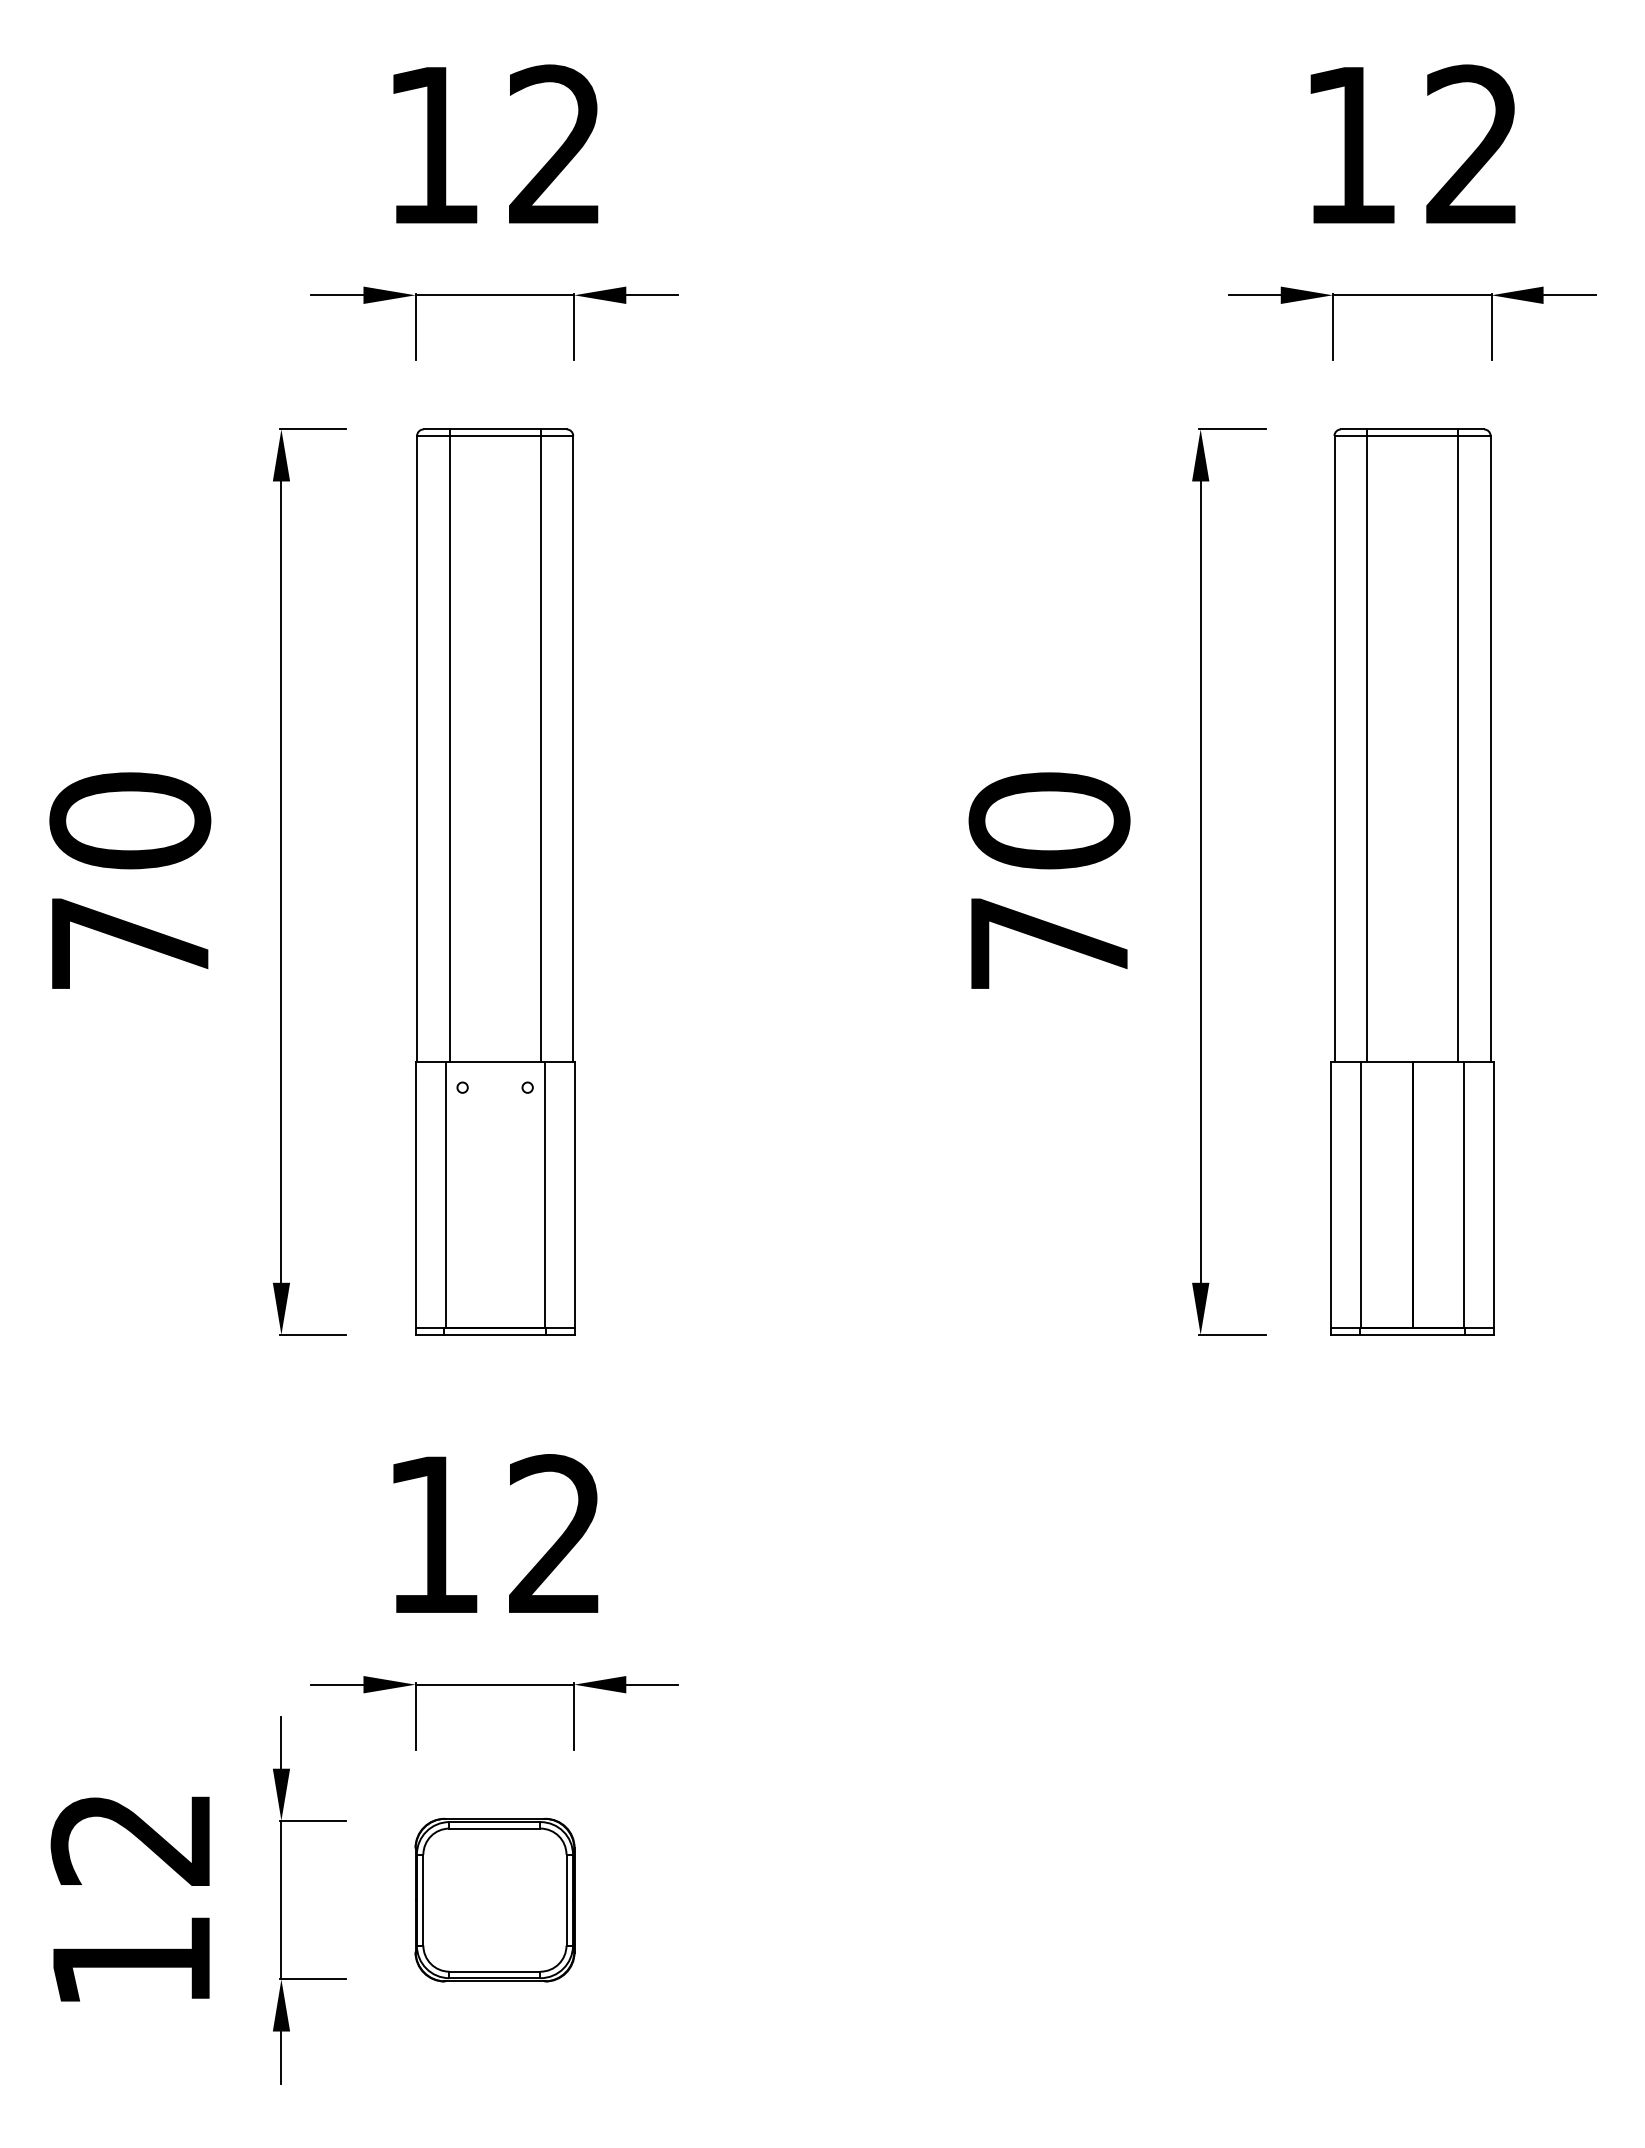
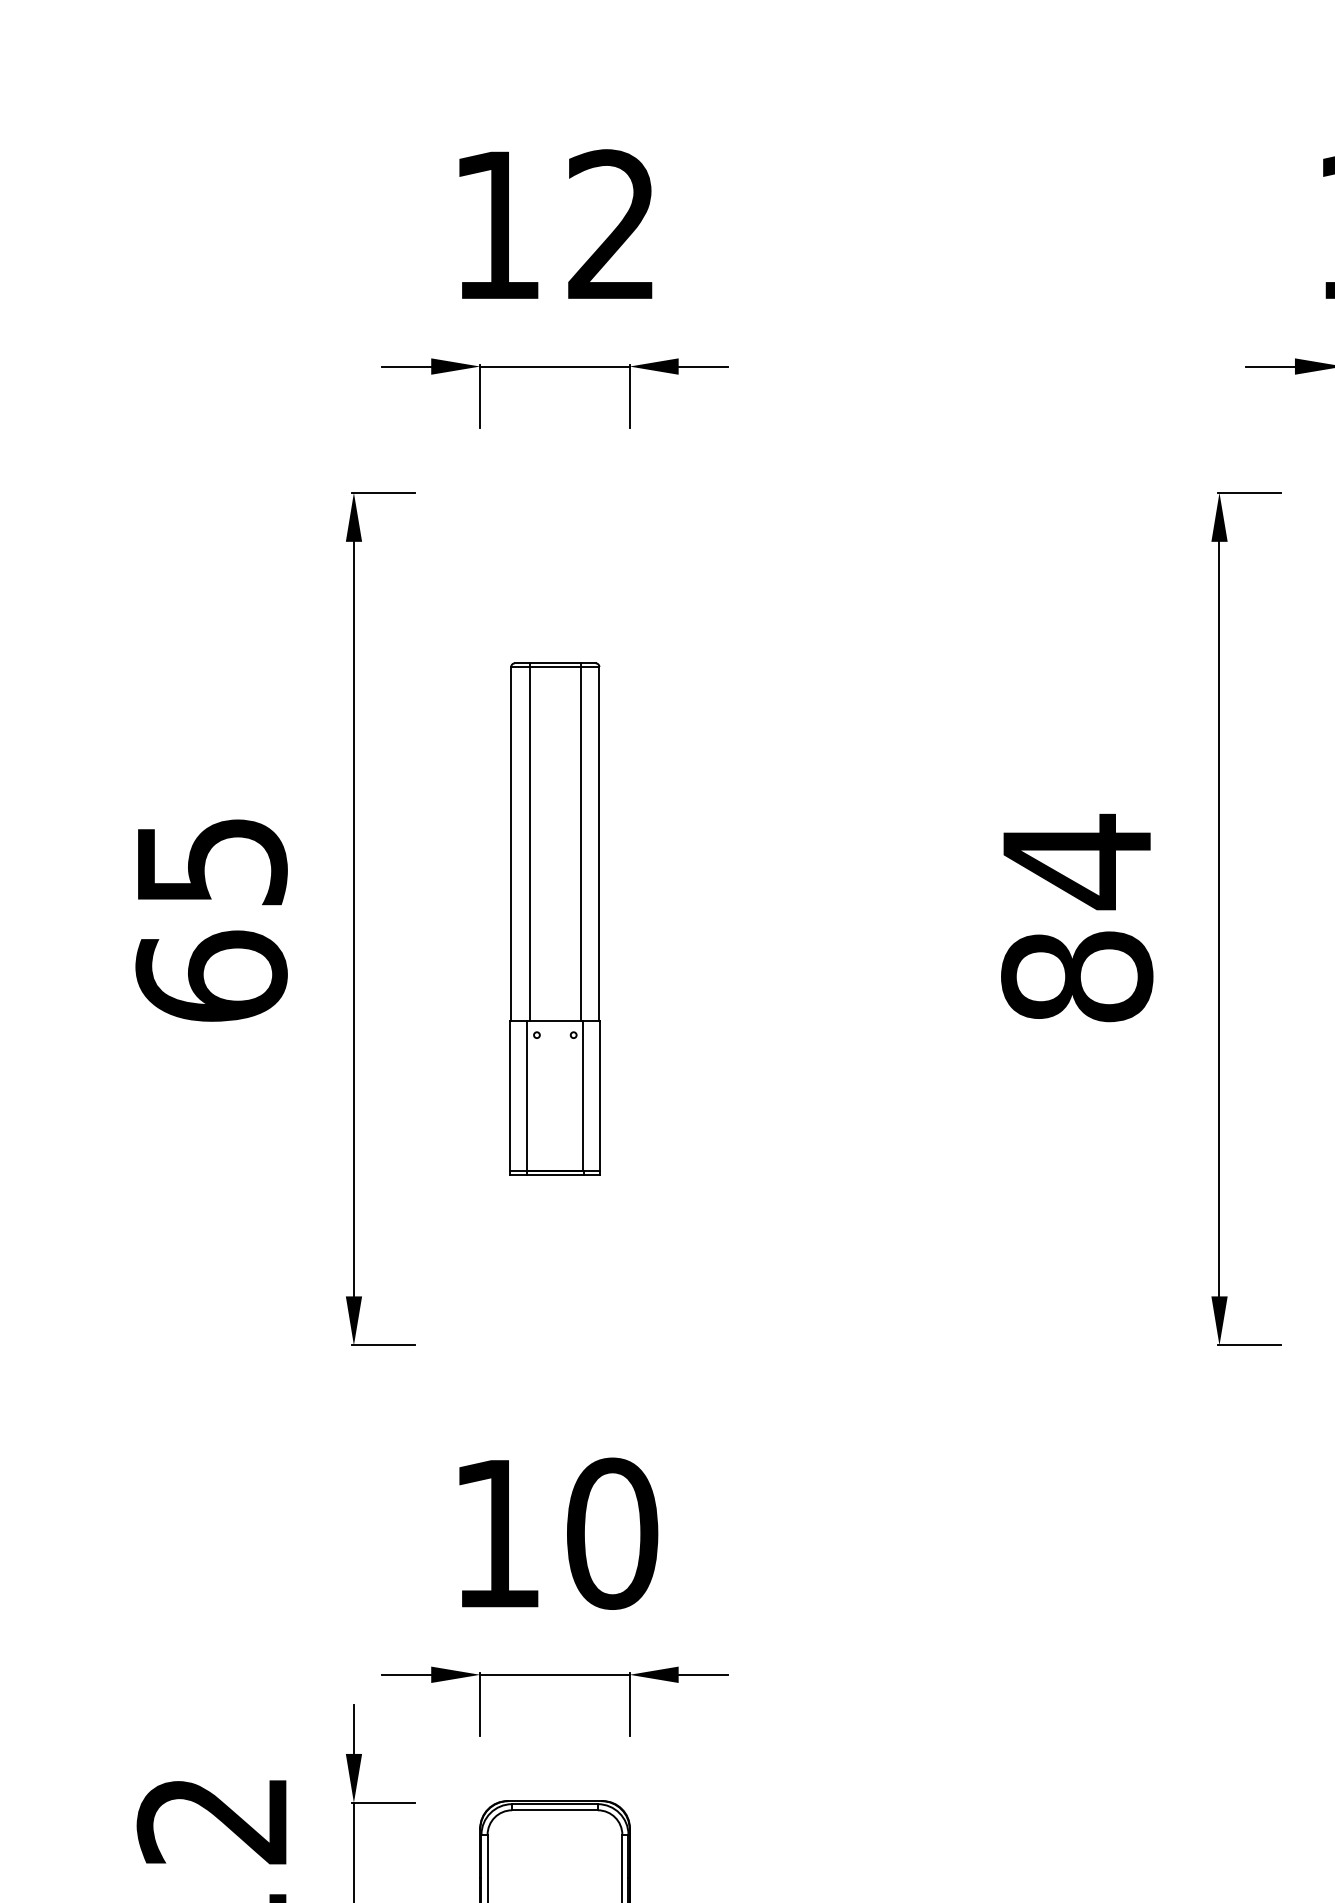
text: (1049, 880) -> (1077, 917), 70 -> 84
text: (130, 881) -> (211, 918), 70 -> 65
part: (495, 881) -> (555, 918), size x0.6
text: (555, 1534) -> (612, 1533), 12 -> 10

